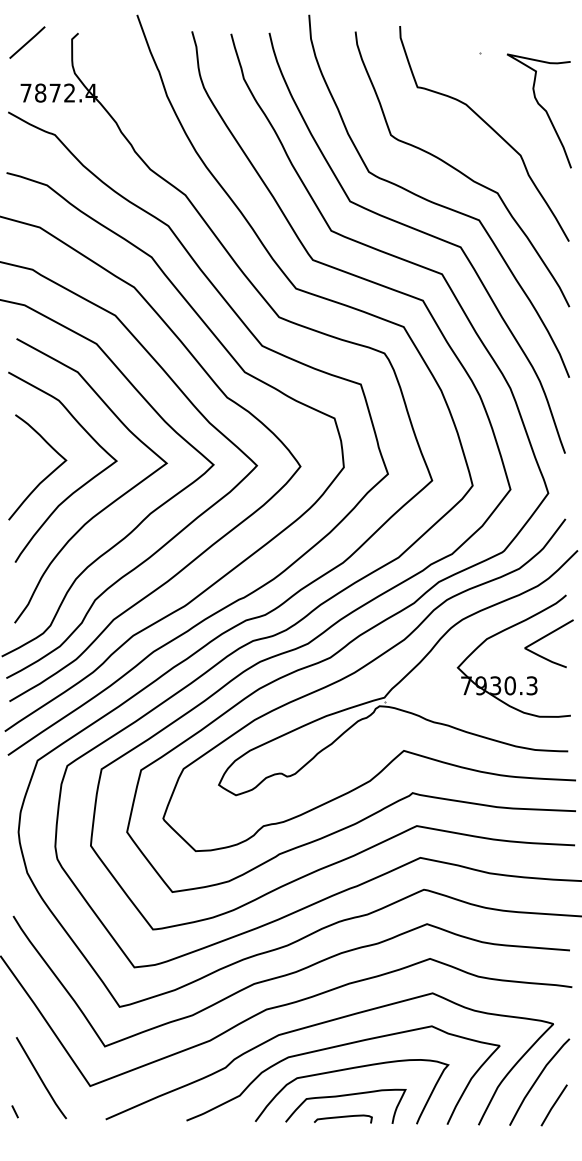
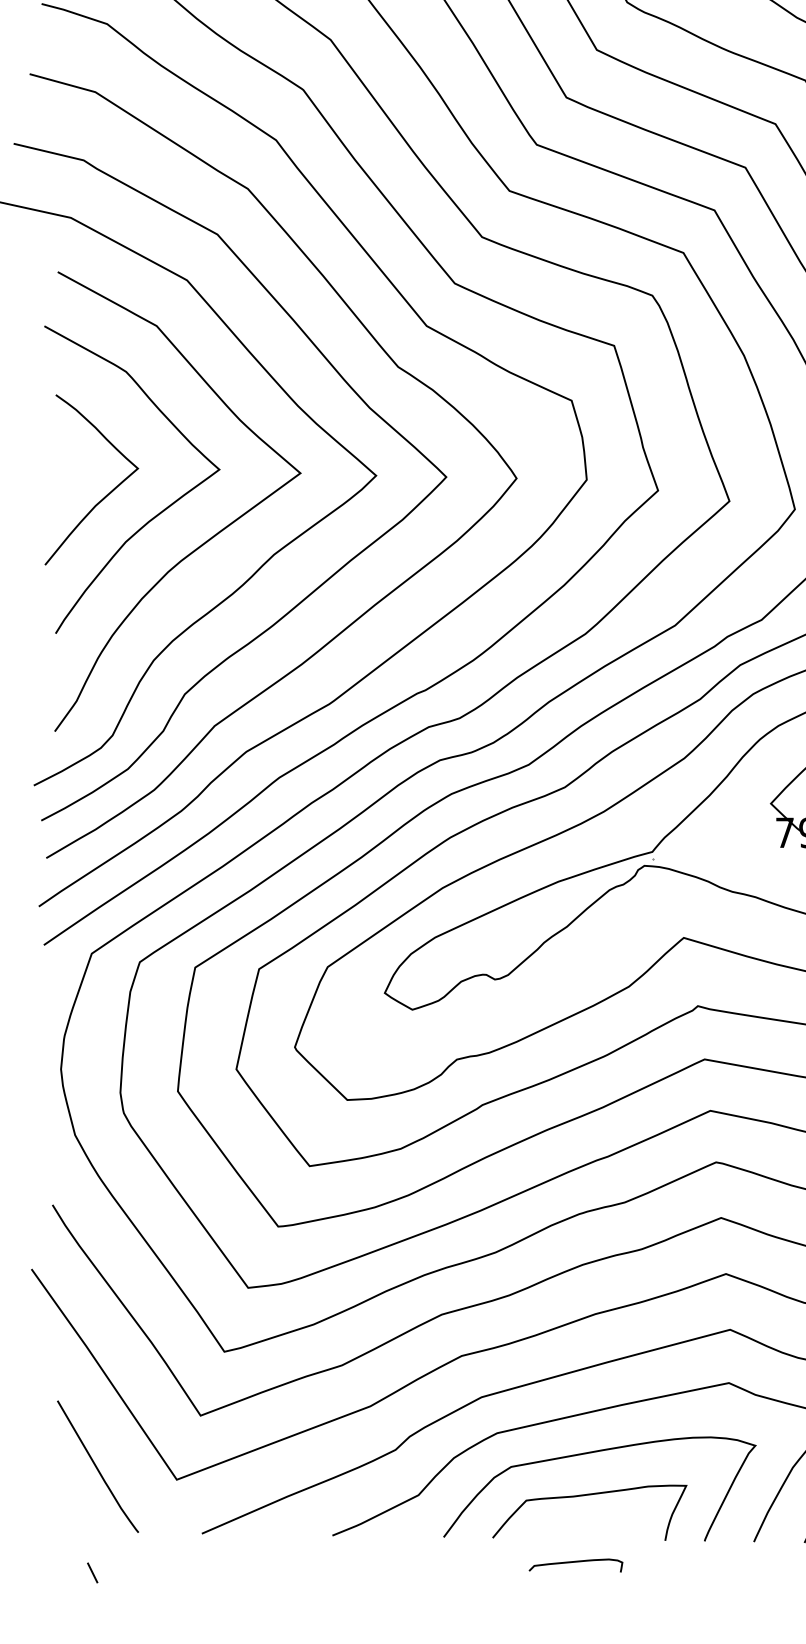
line: (14, 1111) -> (91, 1572), moved
curve: (343, 1117) -> (576, 1562), moved

